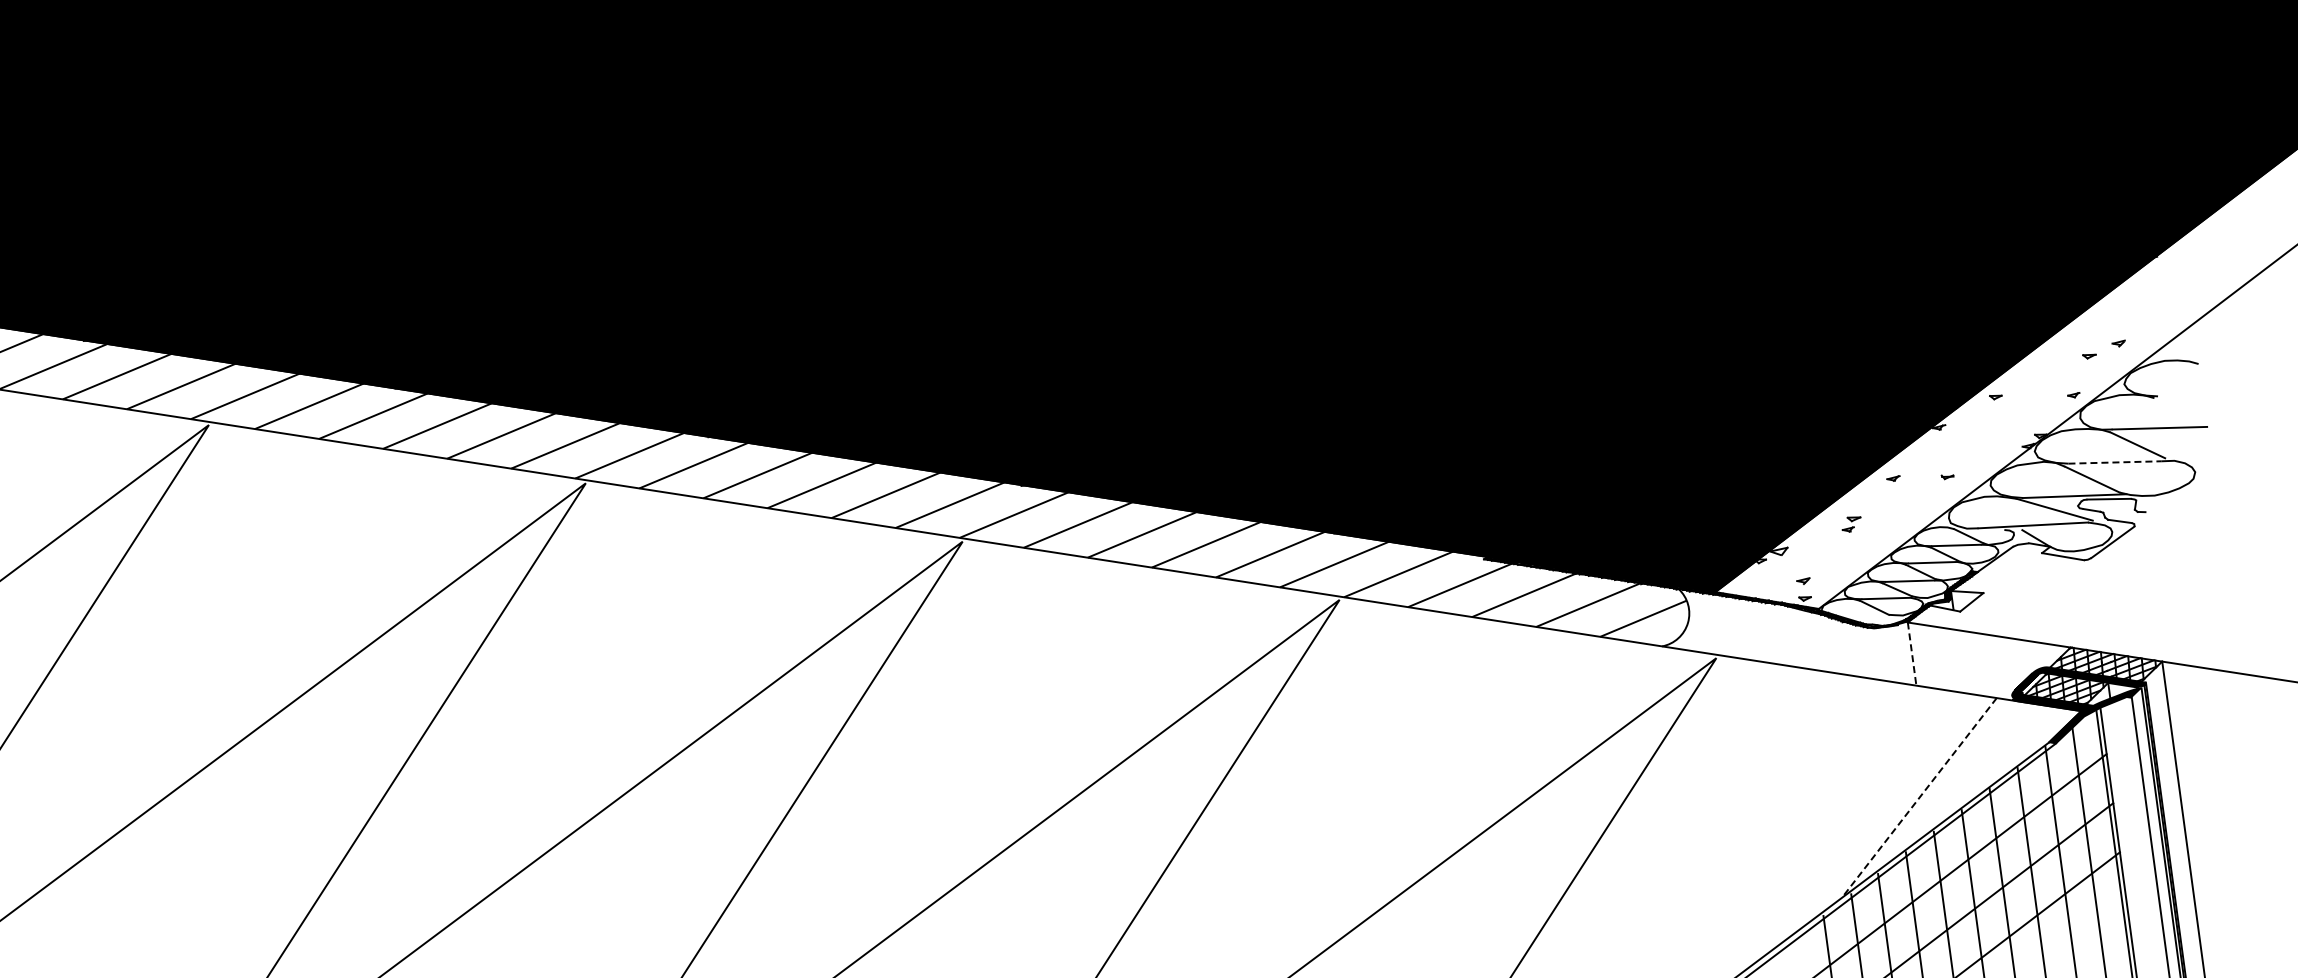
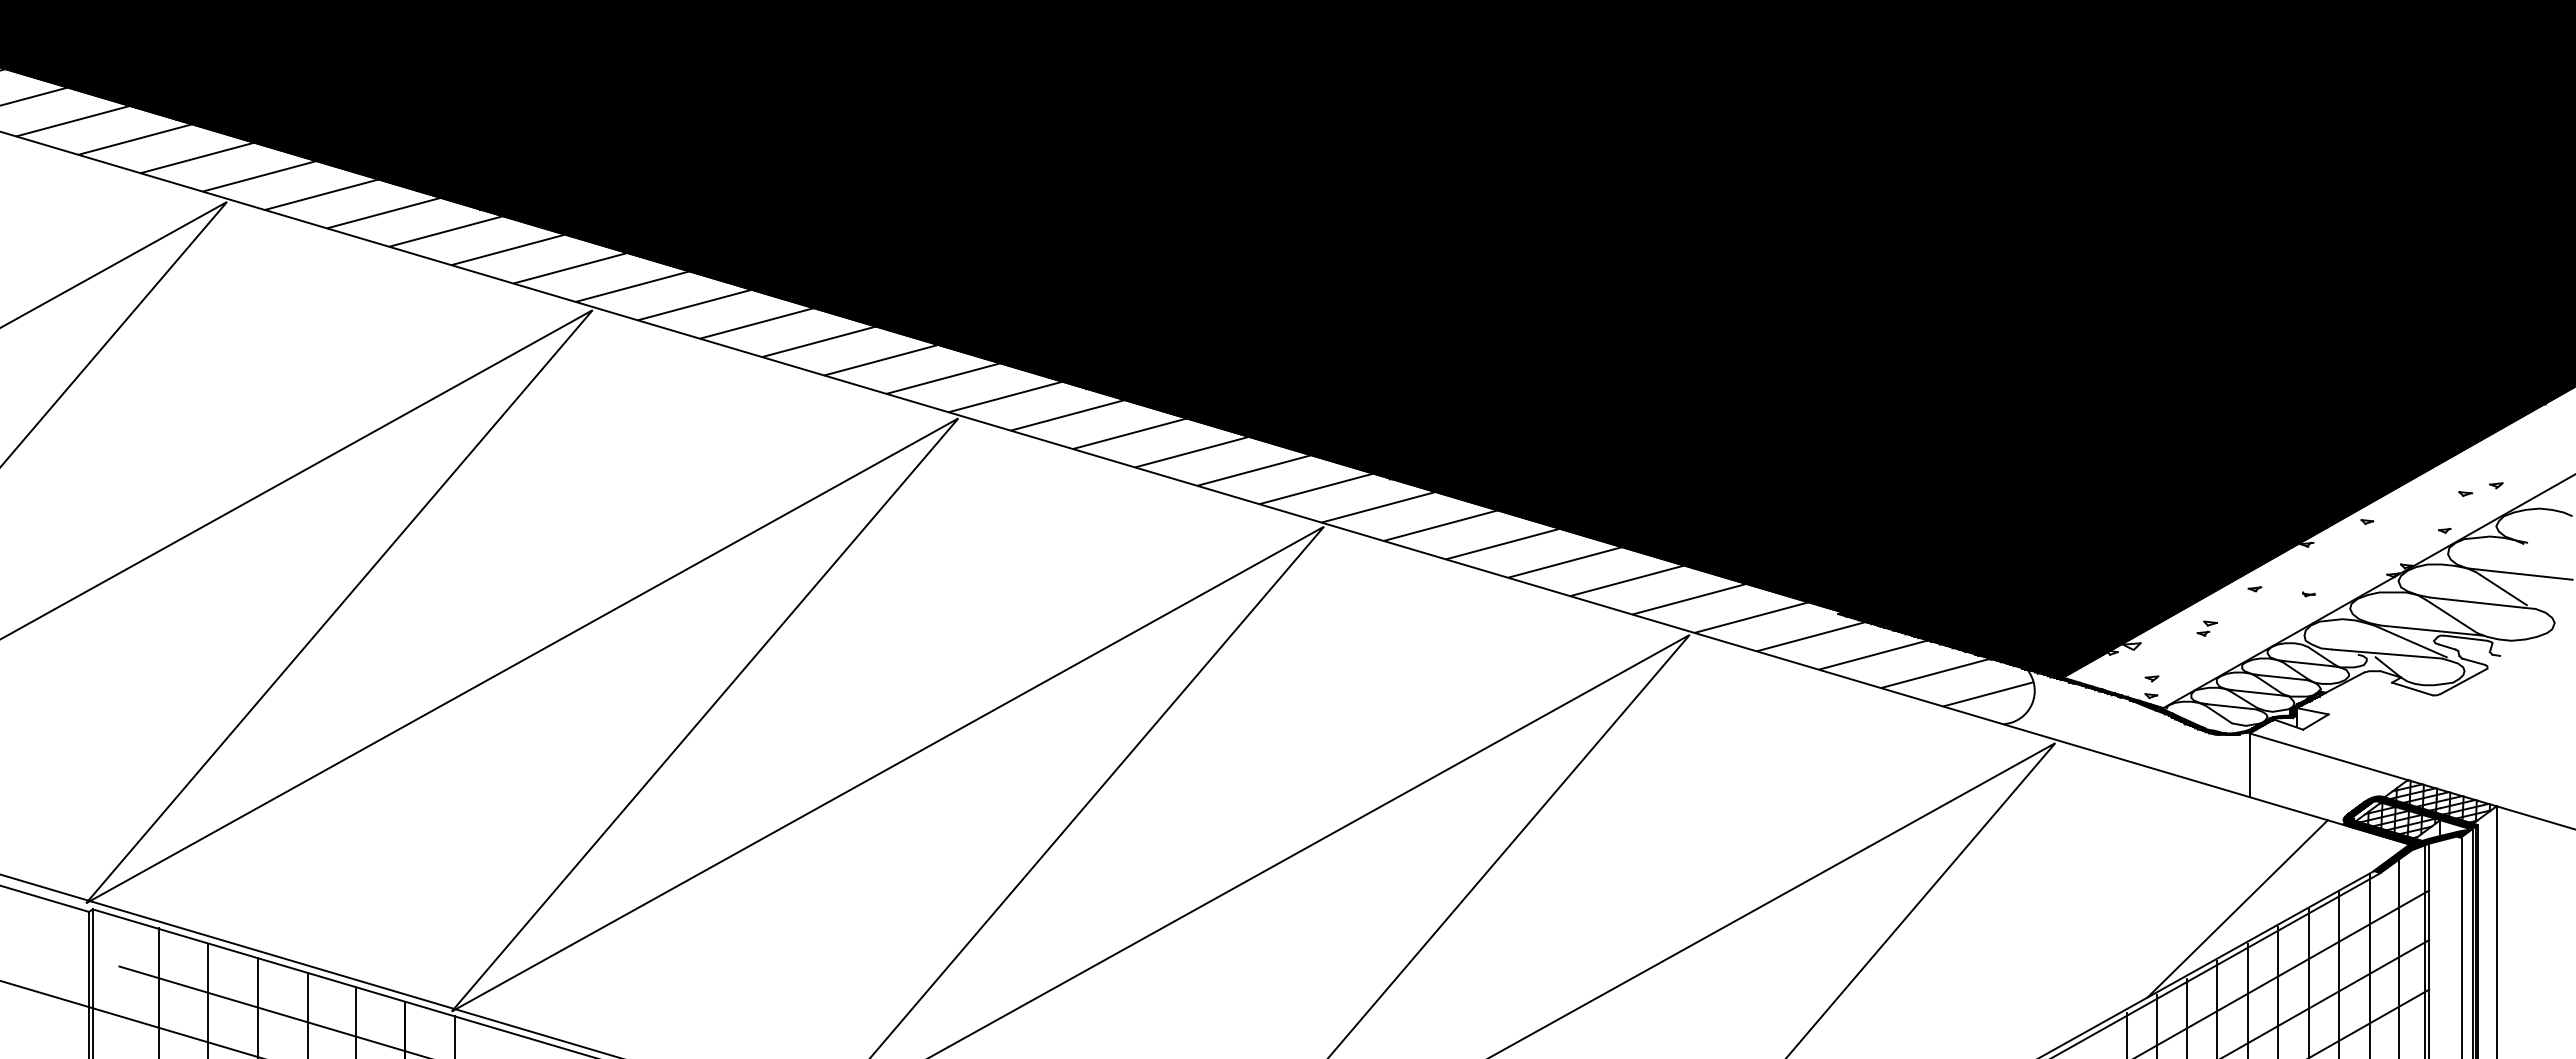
line: (2114, 462) -> (2476, 602), dashed -> solid
line: (1911, 654) -> (2249, 765), dashed -> solid
line: (1919, 798) -> (2237, 909), dashed -> solid

